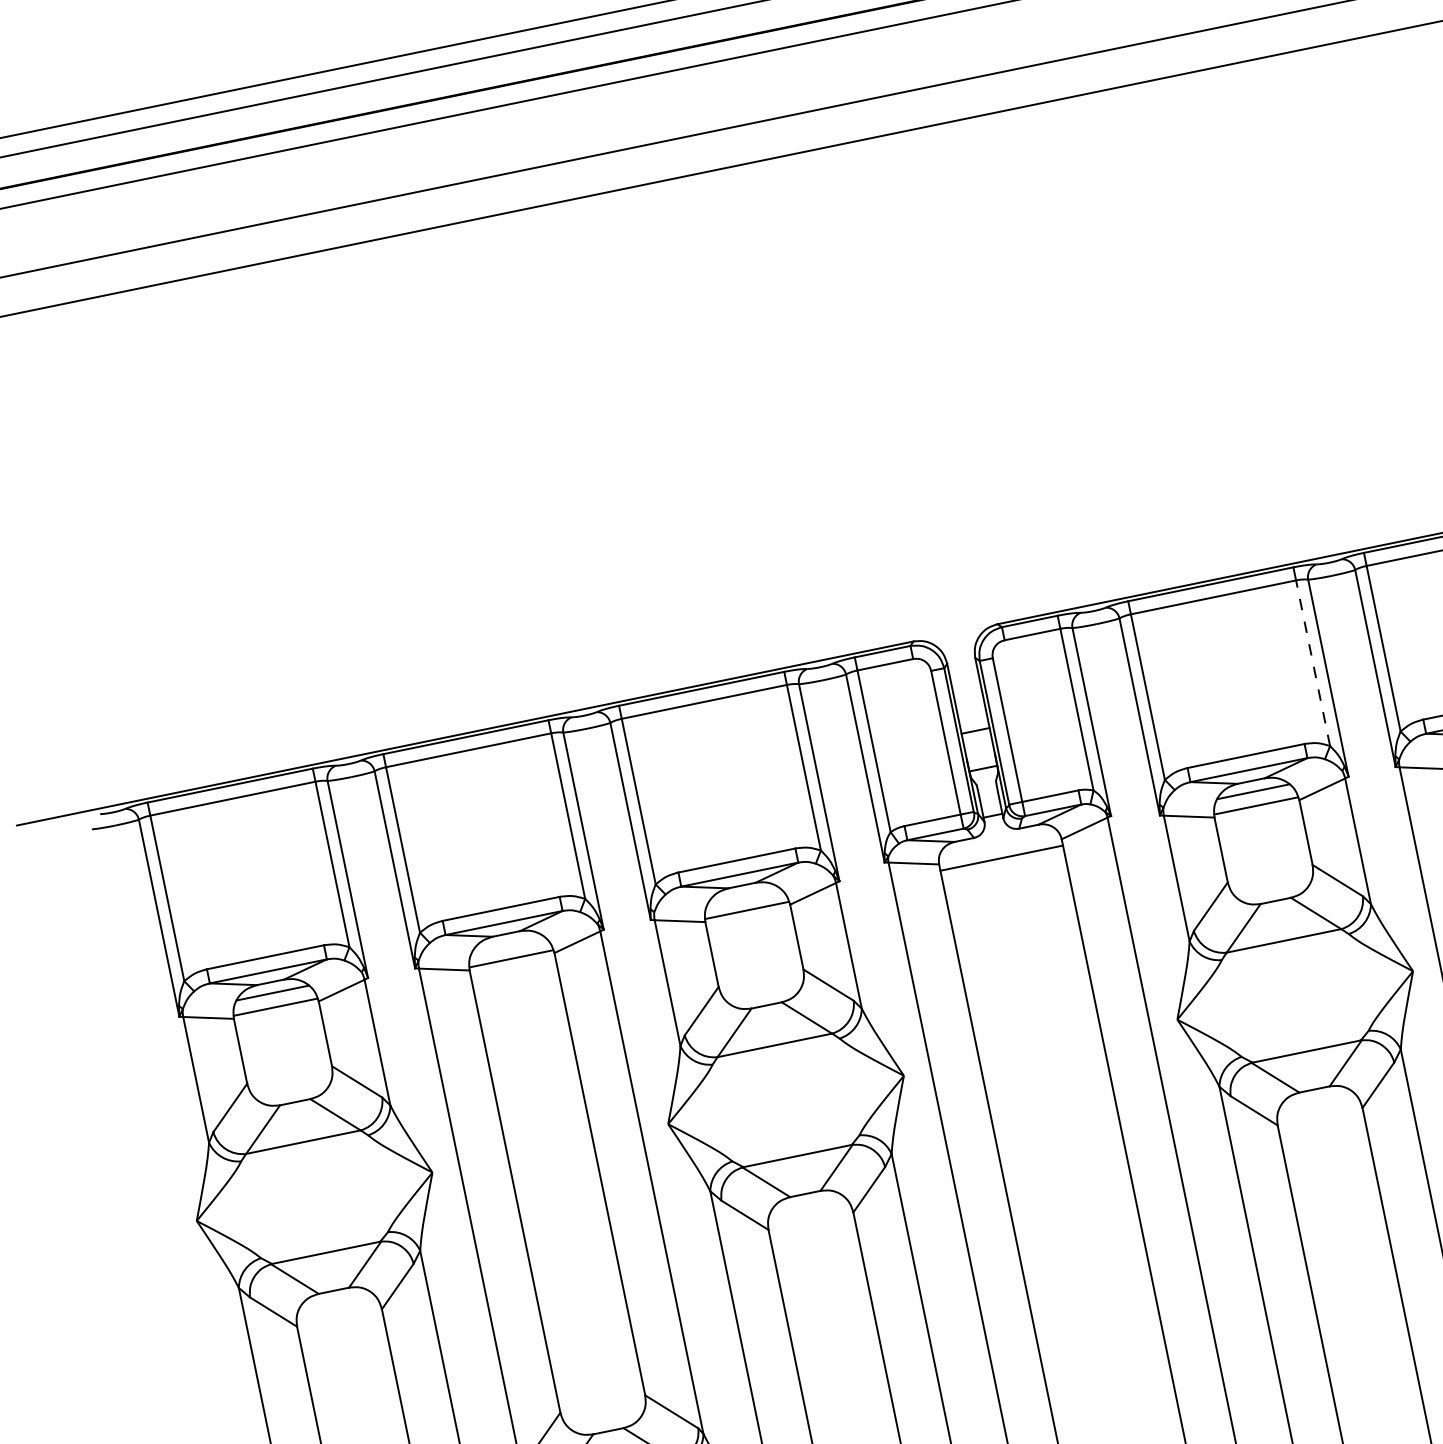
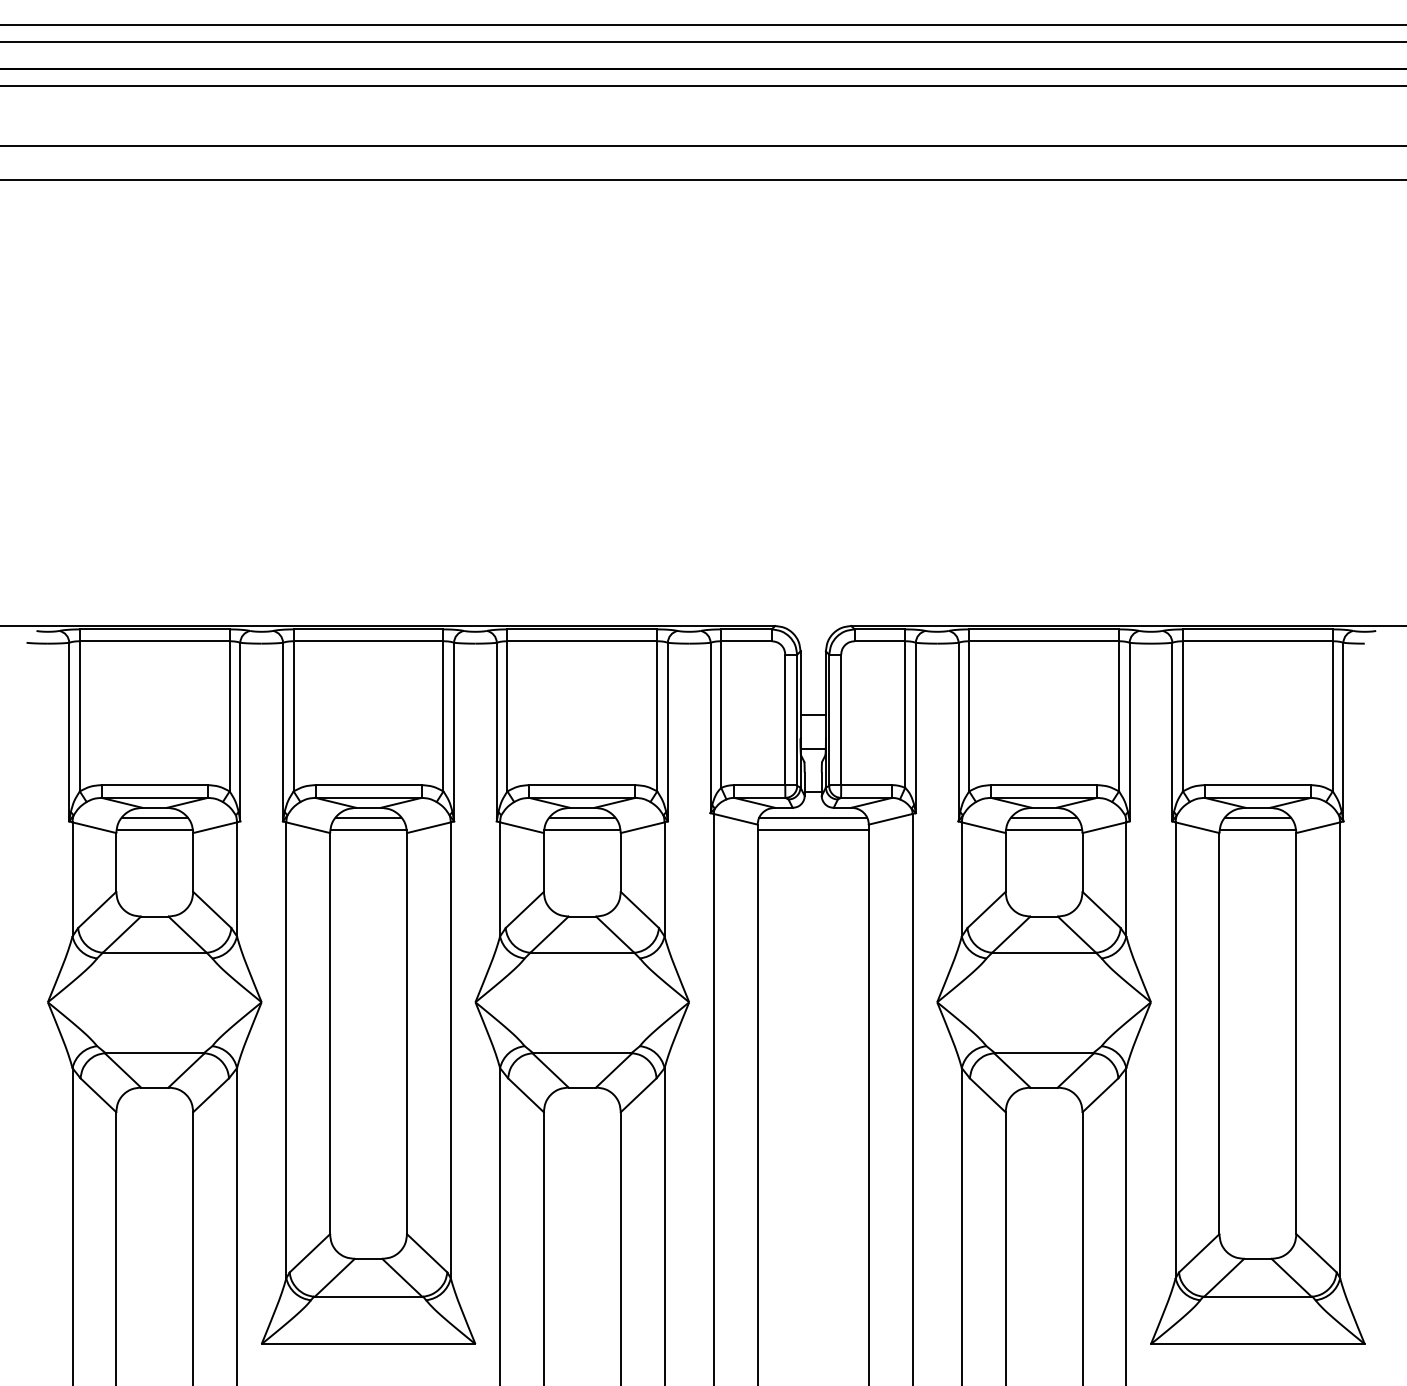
line: (1313, 662) -> (1119, 715), dashed -> solid
line: (999, 843) -> (813, 817), added
line: (744, 896) -> (582, 817), added
line: (508, 944) -> (368, 817), added

